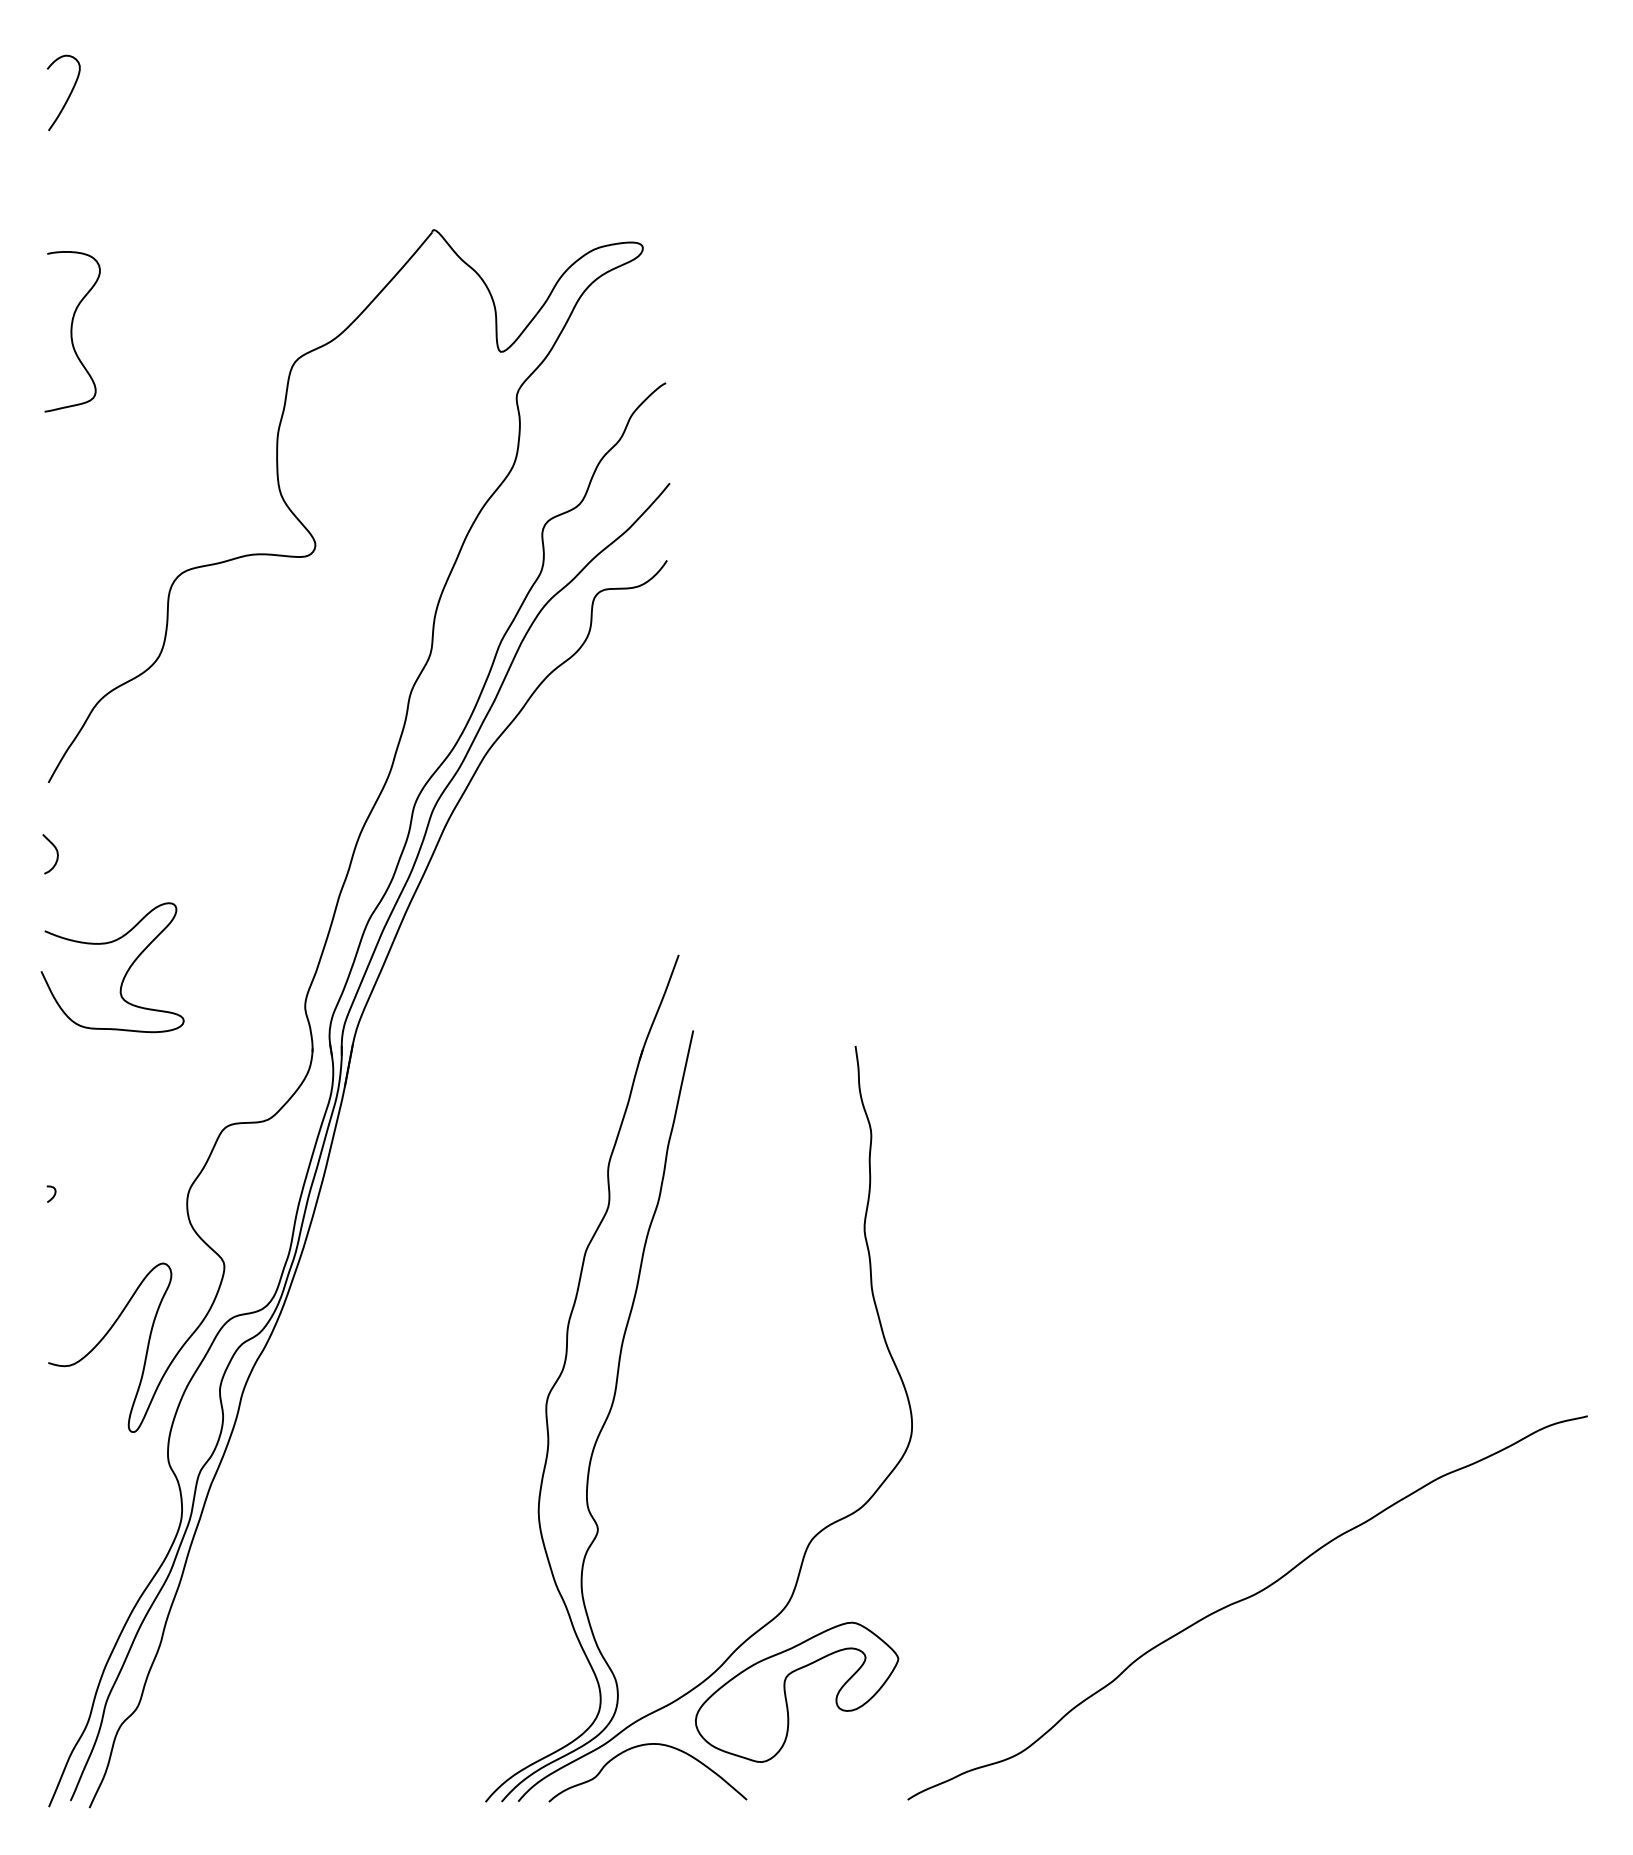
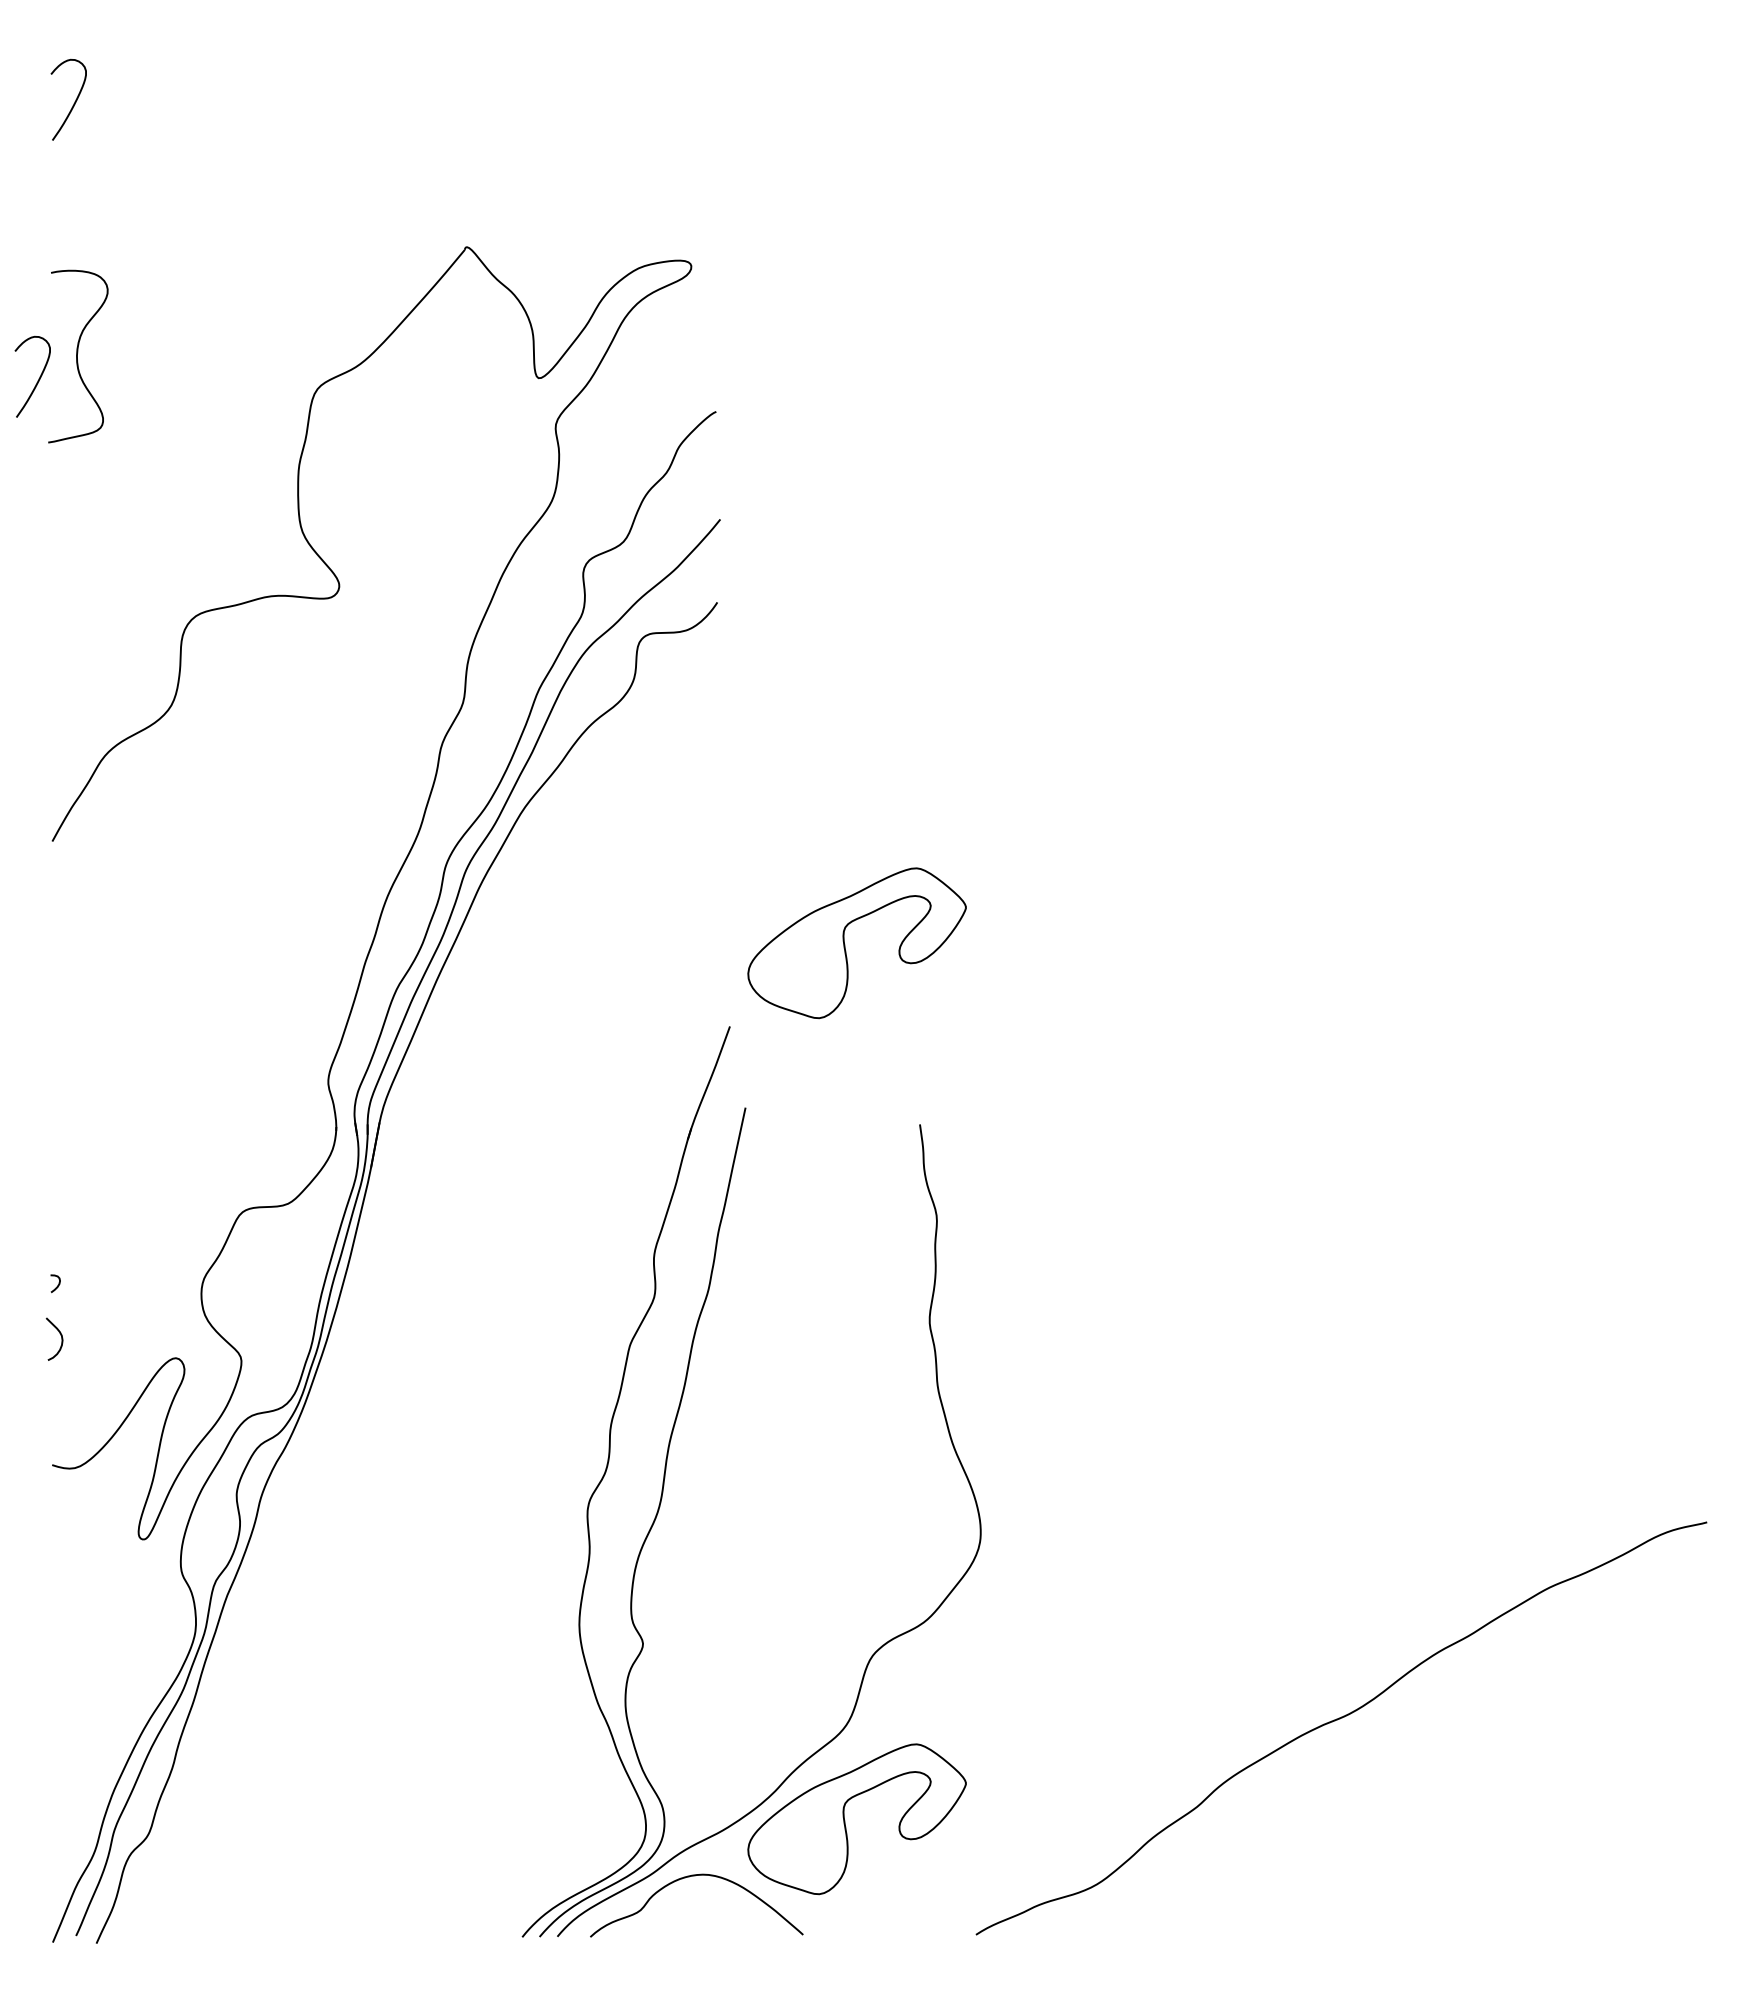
curve: (35, 352) -> (38, 378), added
curve: (56, 850) -> (60, 1335), moved
part: (786, 878) -> (845, 944), added
curve: (124, 974) -> (134, 1047), removed

